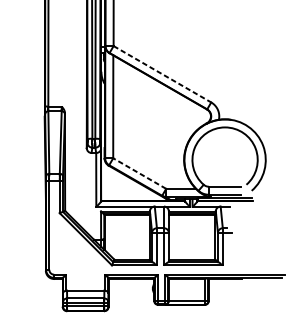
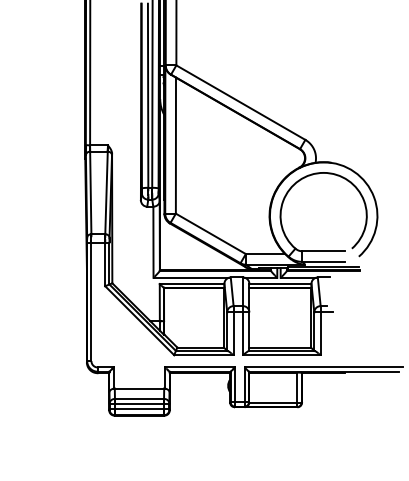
line: (162, 74) -> (241, 102), dashed -> solid
line: (139, 173) -> (210, 233), dashed -> solid

